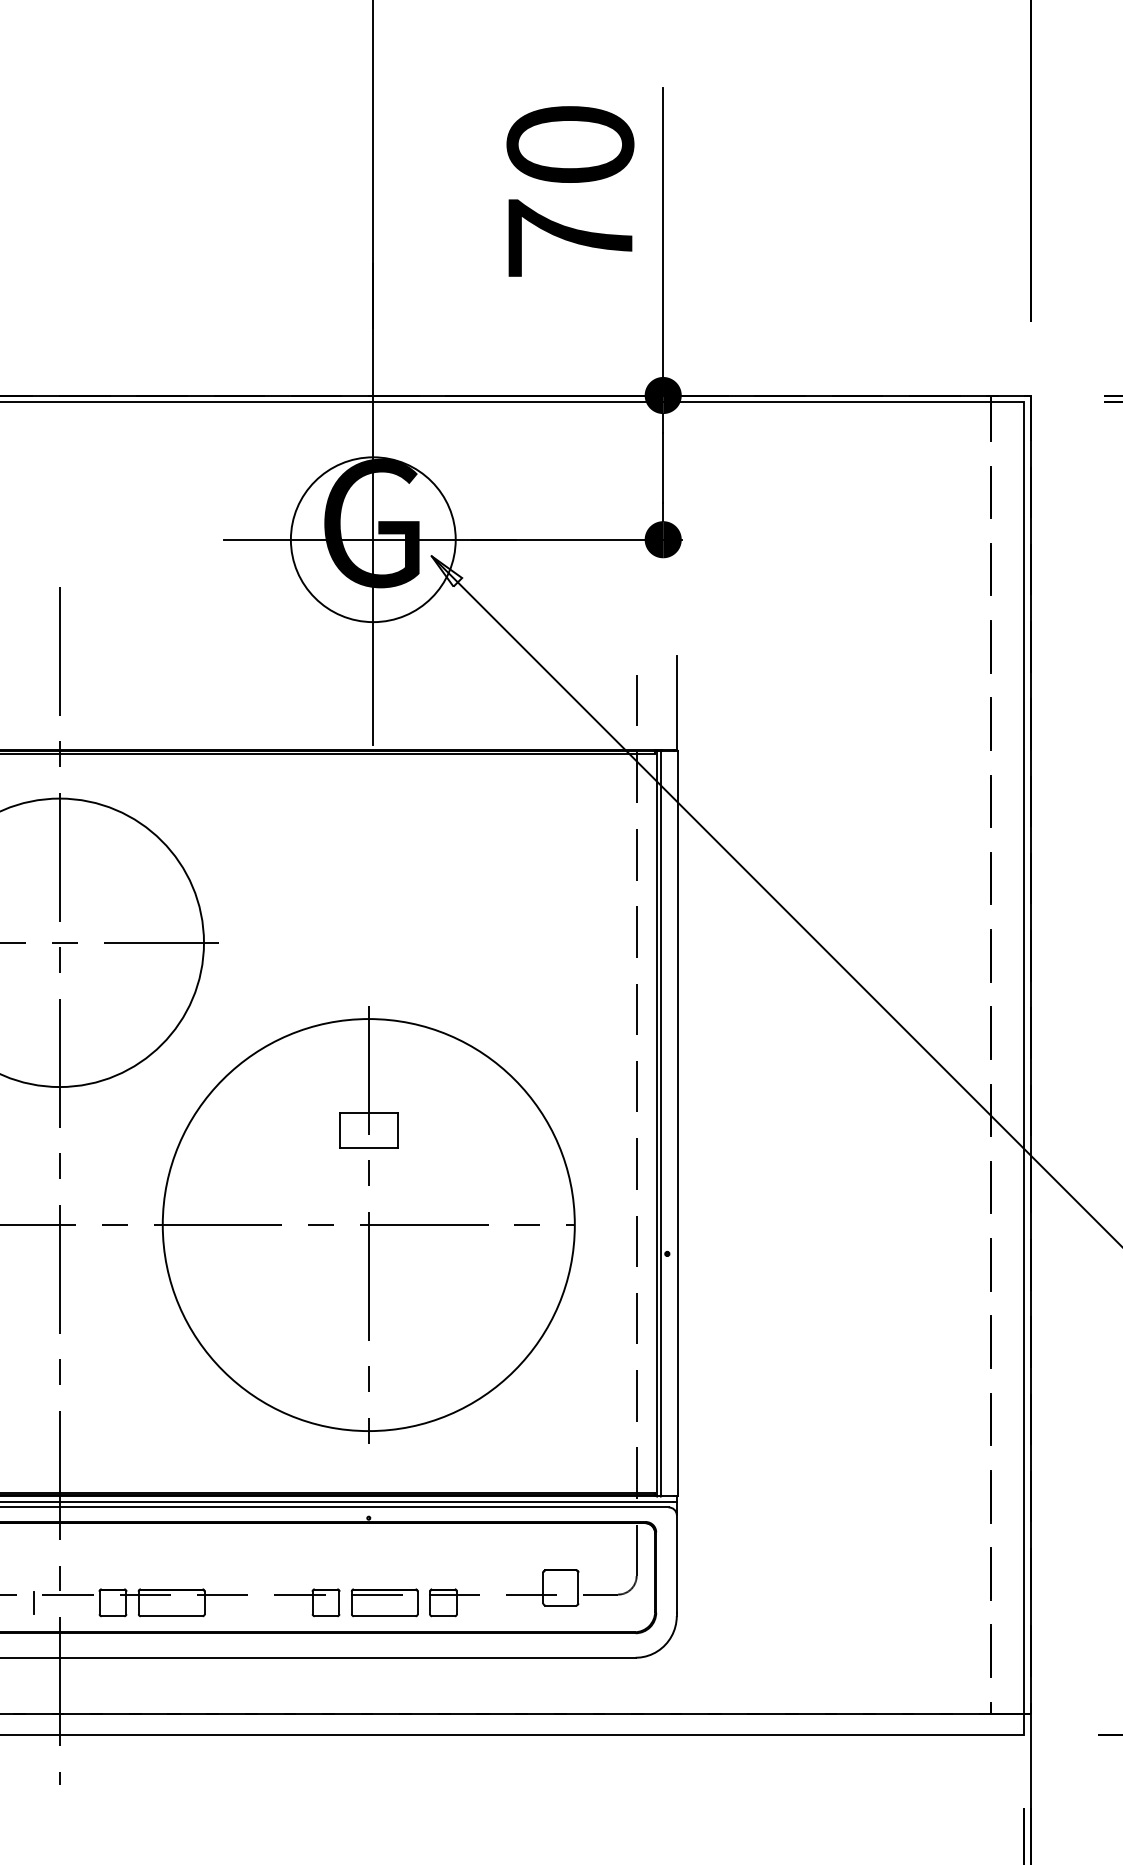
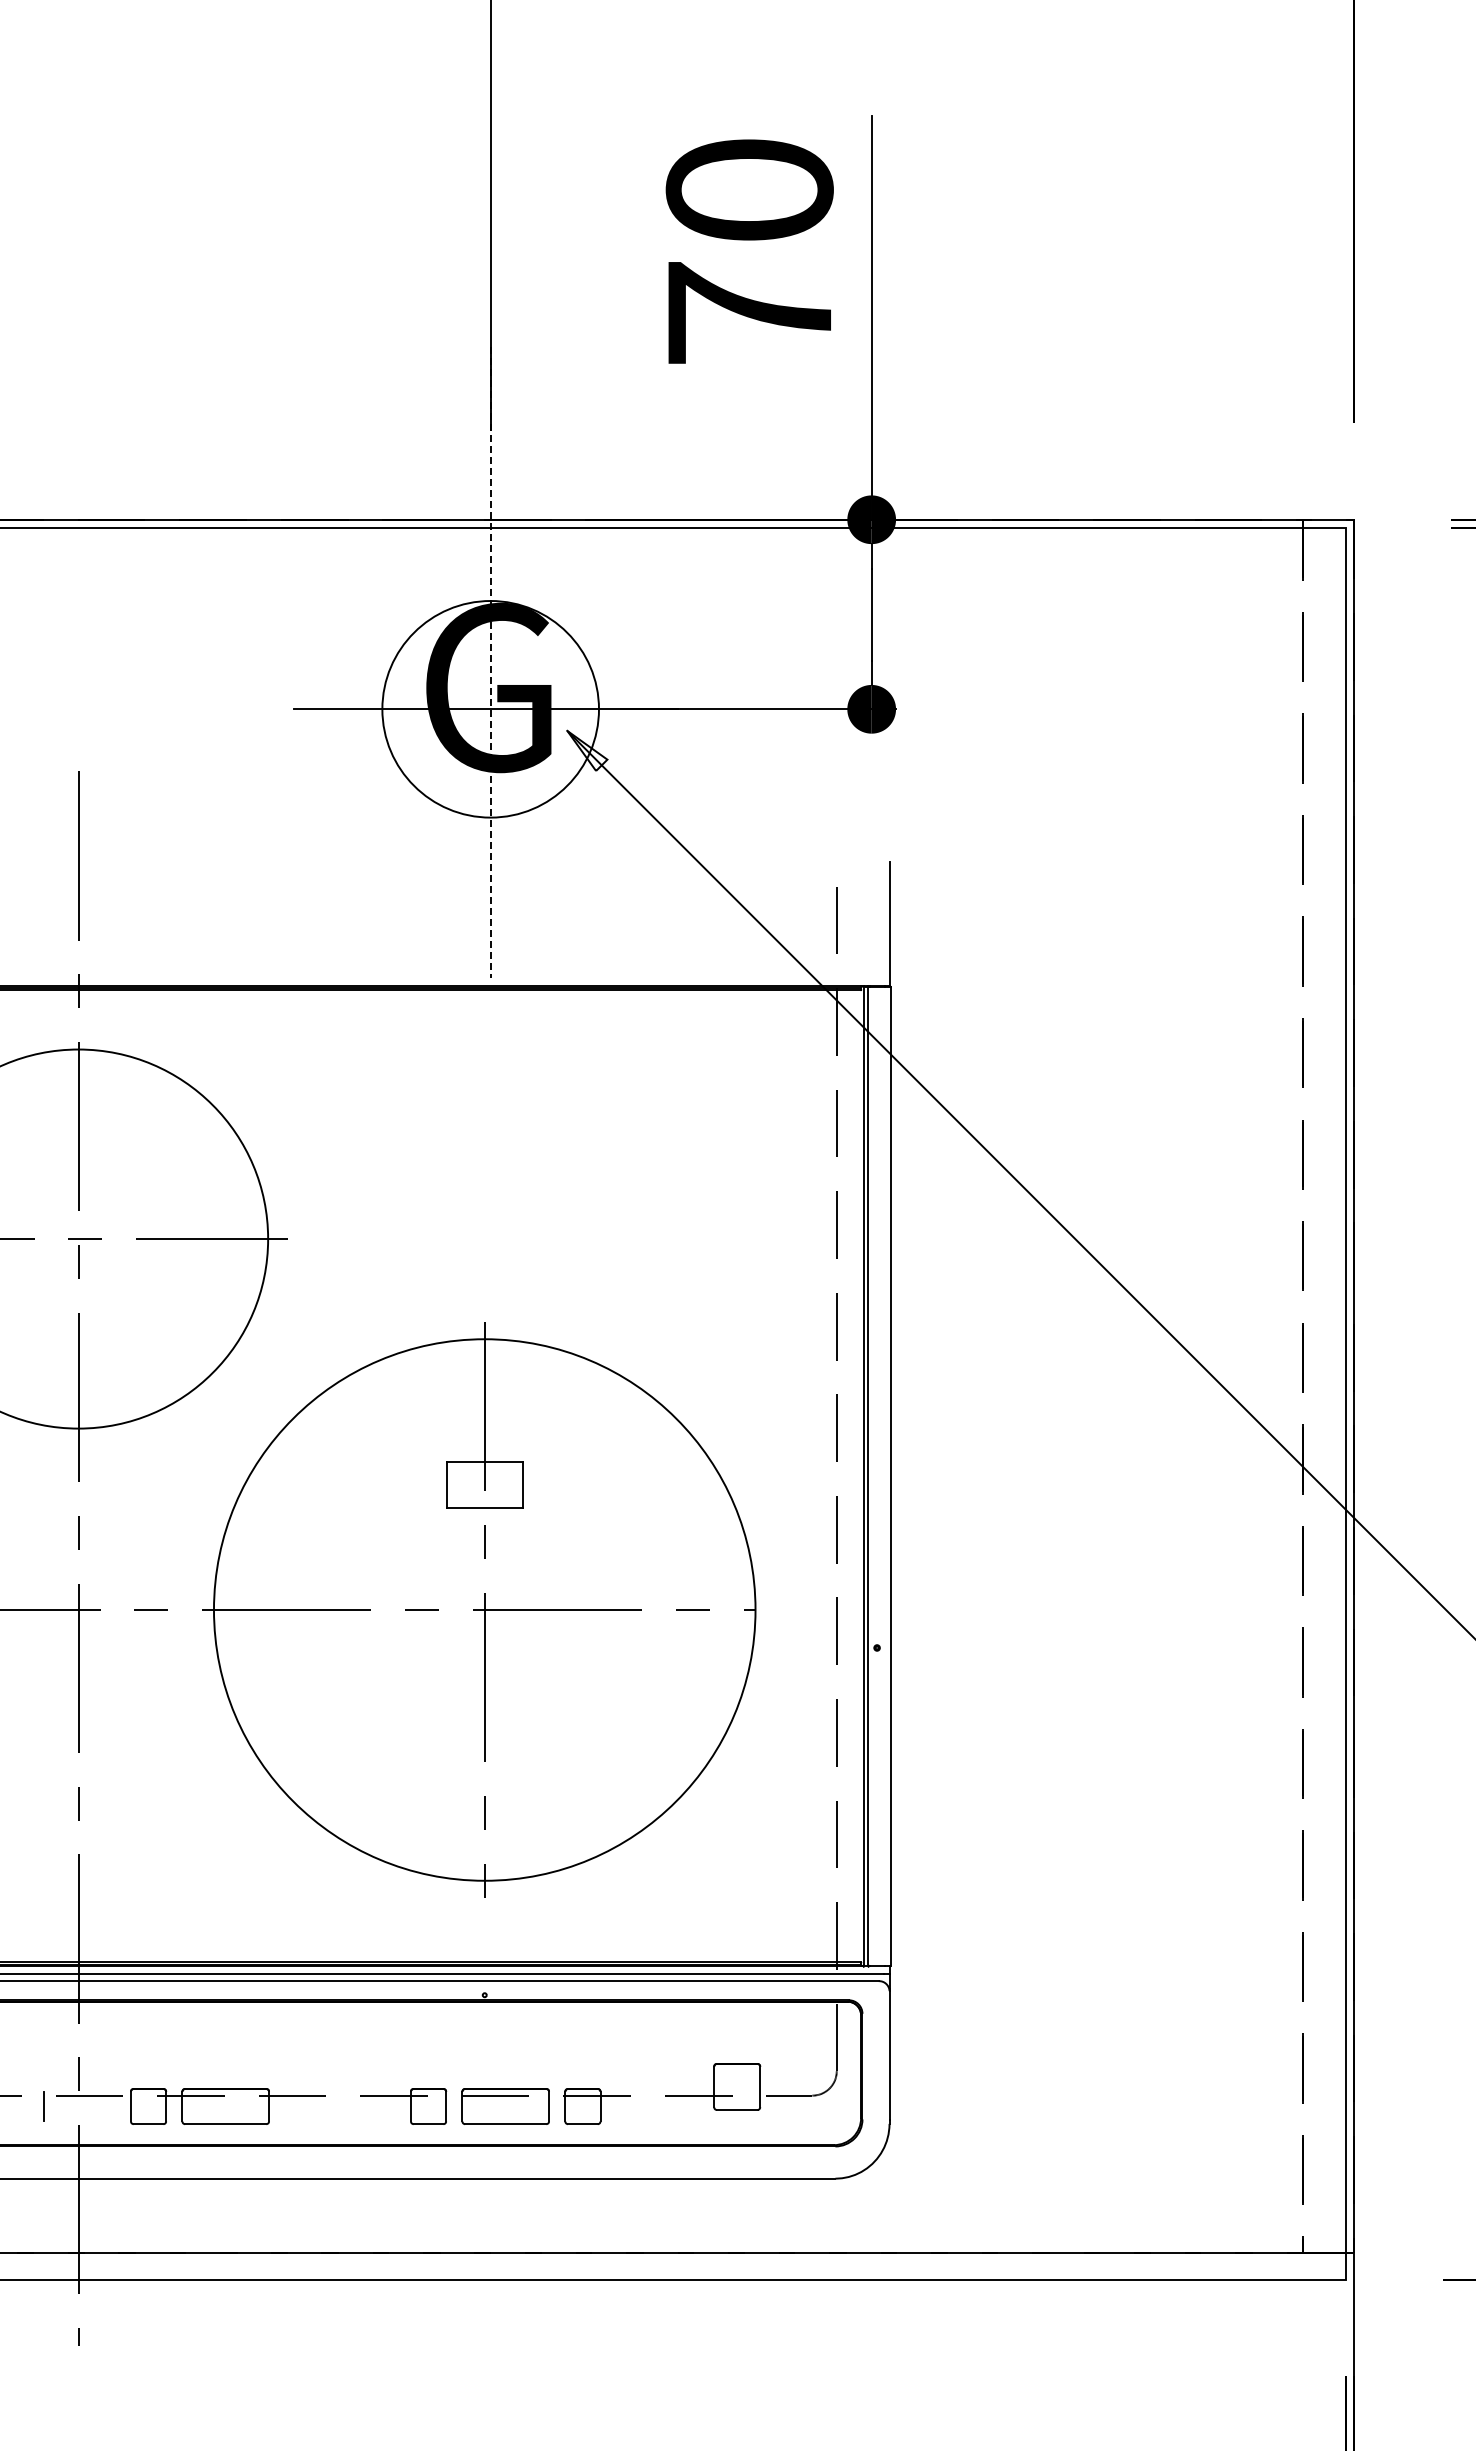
line: (373, 504) -> (490, 662), solid -> dashed

